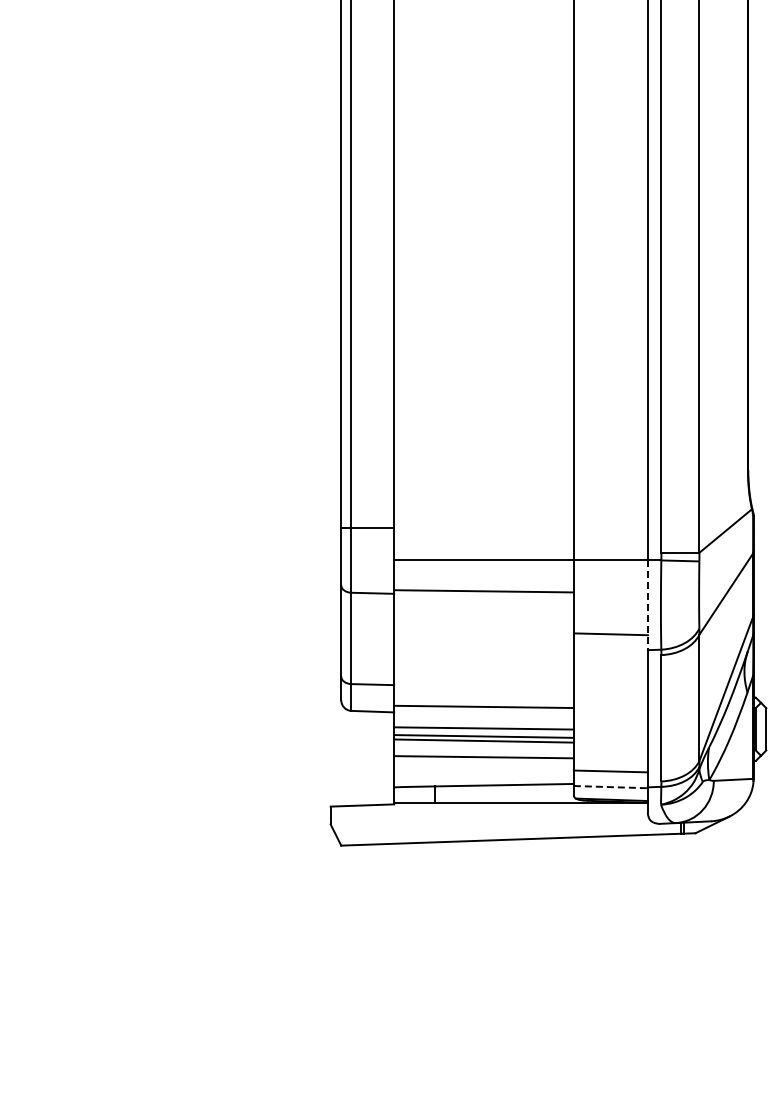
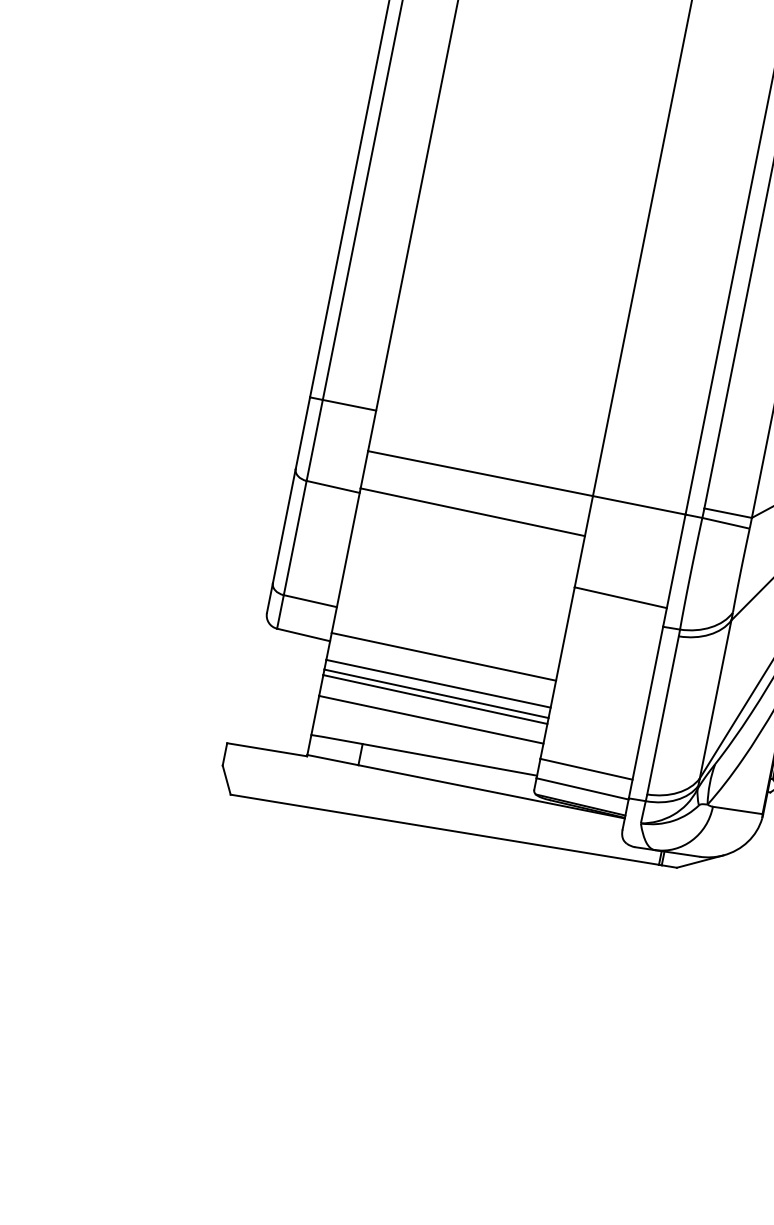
line: (647, 605) -> (673, 570), dashed -> solid
line: (611, 787) -> (583, 789), dashed -> solid

